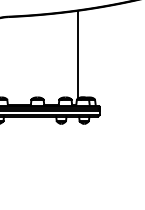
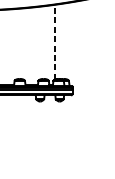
line: (78, 54) -> (54, 42), solid -> dashed

